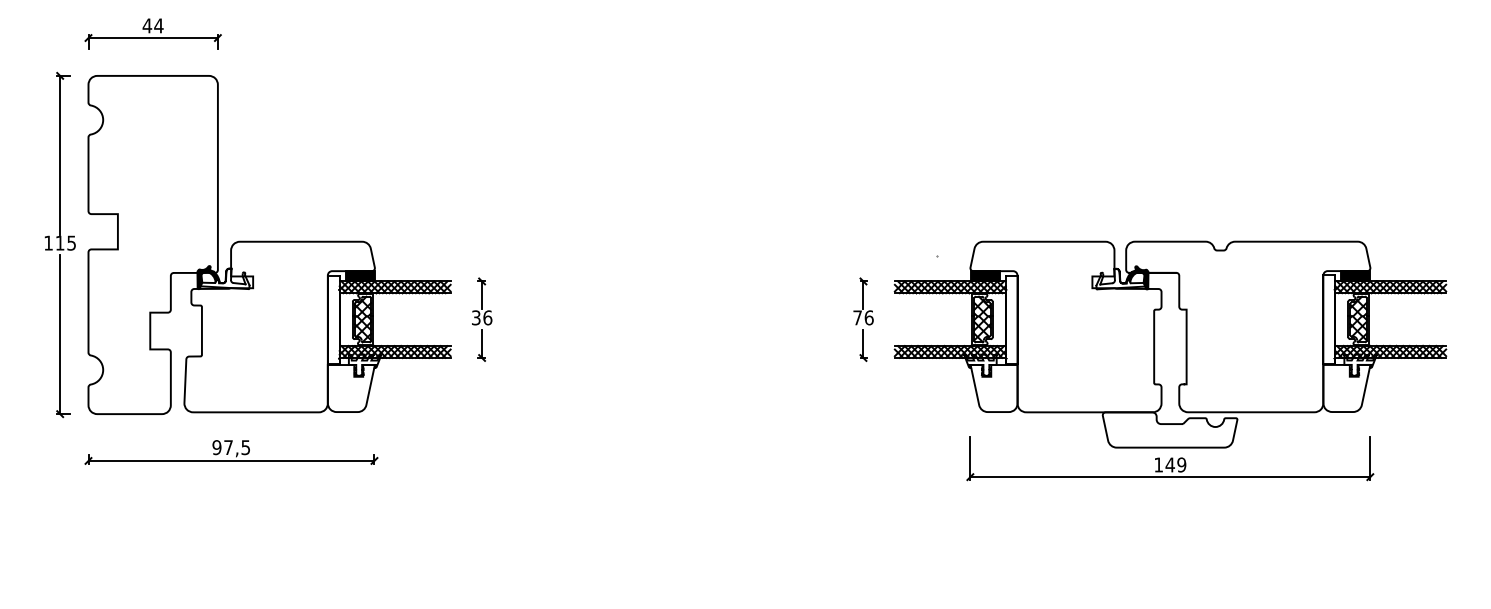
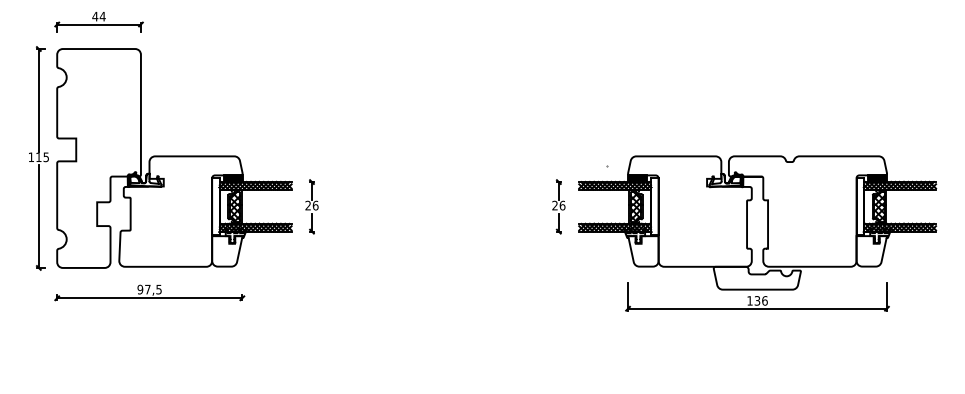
text: (475, 317) -> (307, 205), 36 -> 26
text: (856, 317) -> (554, 205), 76 -> 26
text: (1174, 464) -> (760, 300), 149 -> 136

